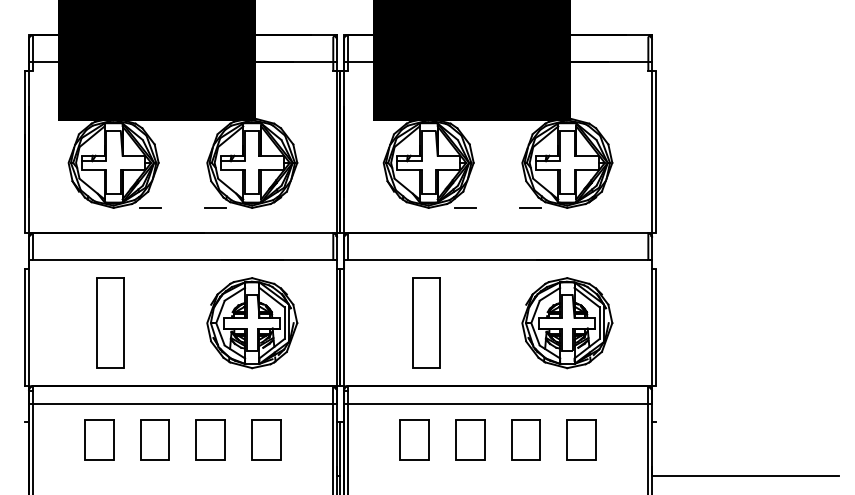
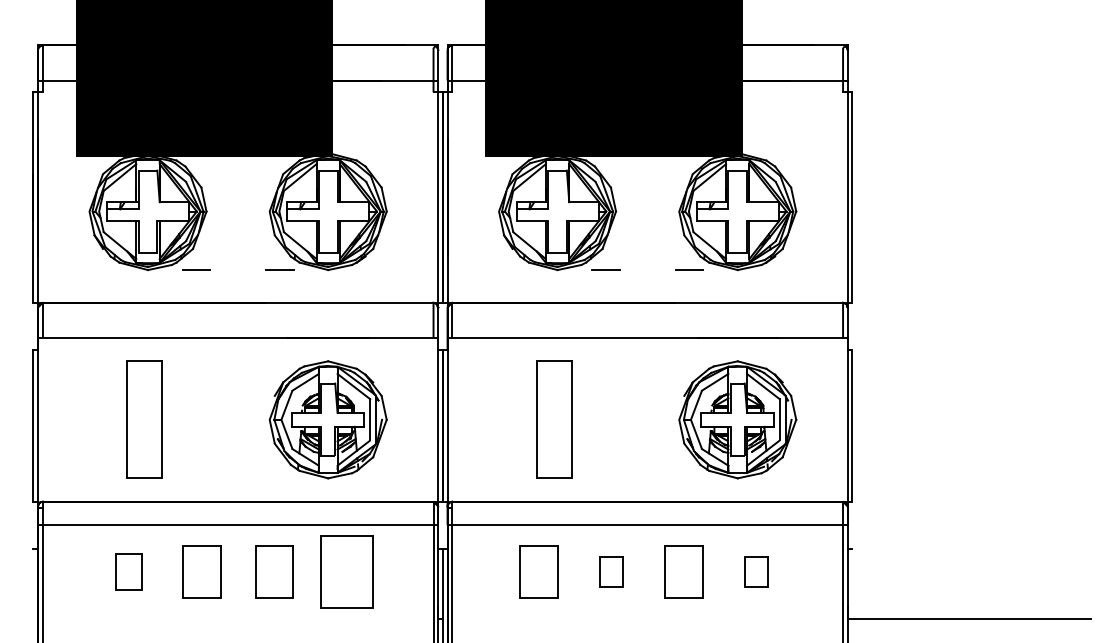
part: (99, 439) -> (129, 571), size x0.7
part: (266, 439) -> (346, 571), size x1.4
part: (470, 439) -> (611, 571), size x0.6
part: (581, 439) -> (756, 571), size x0.6

